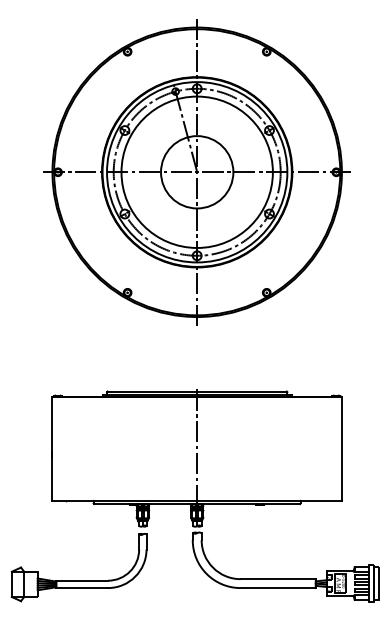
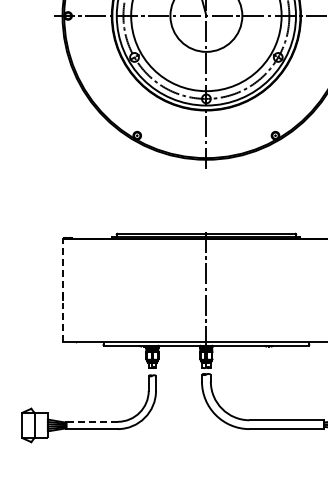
line: (52, 448) -> (62, 290), solid -> dashed
line: (82, 580) -> (92, 421), solid -> dashed

